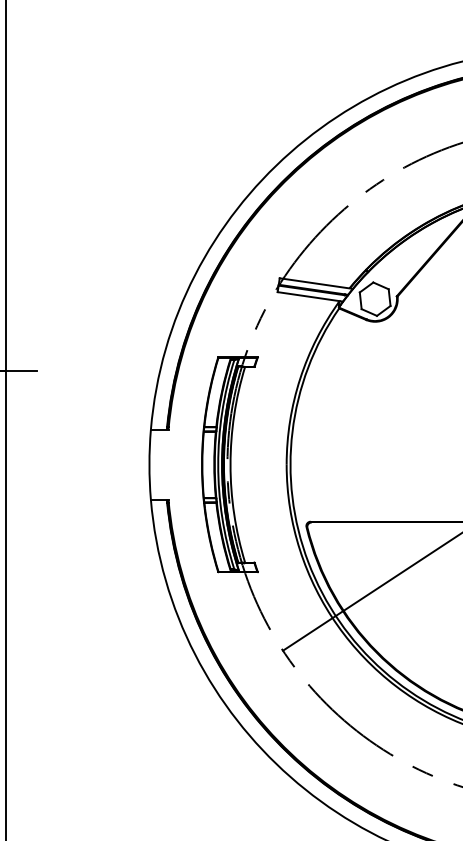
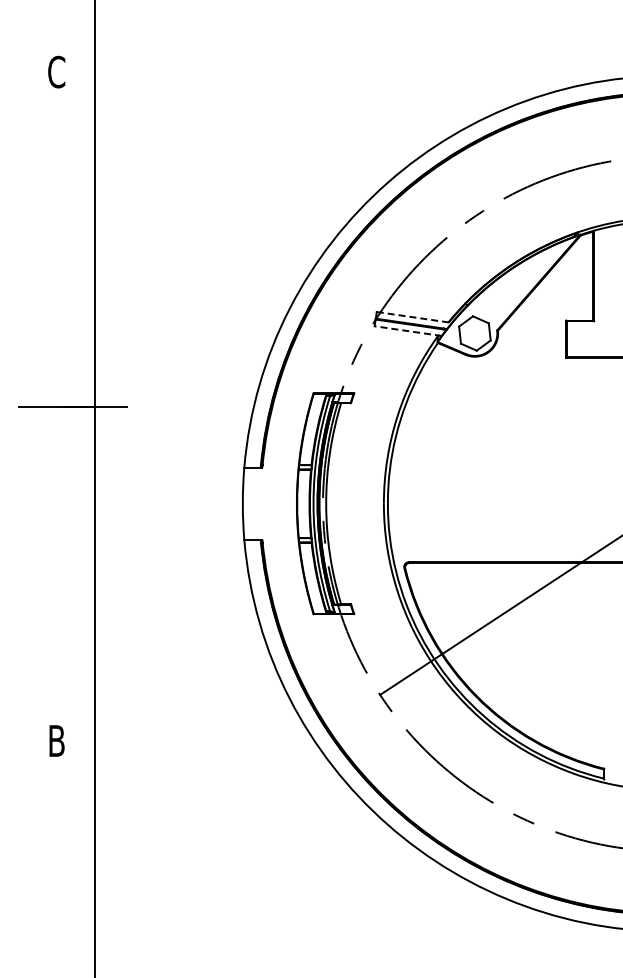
line: (316, 283) -> (414, 317), solid -> dashed
line: (310, 297) -> (408, 331), solid -> dashed

